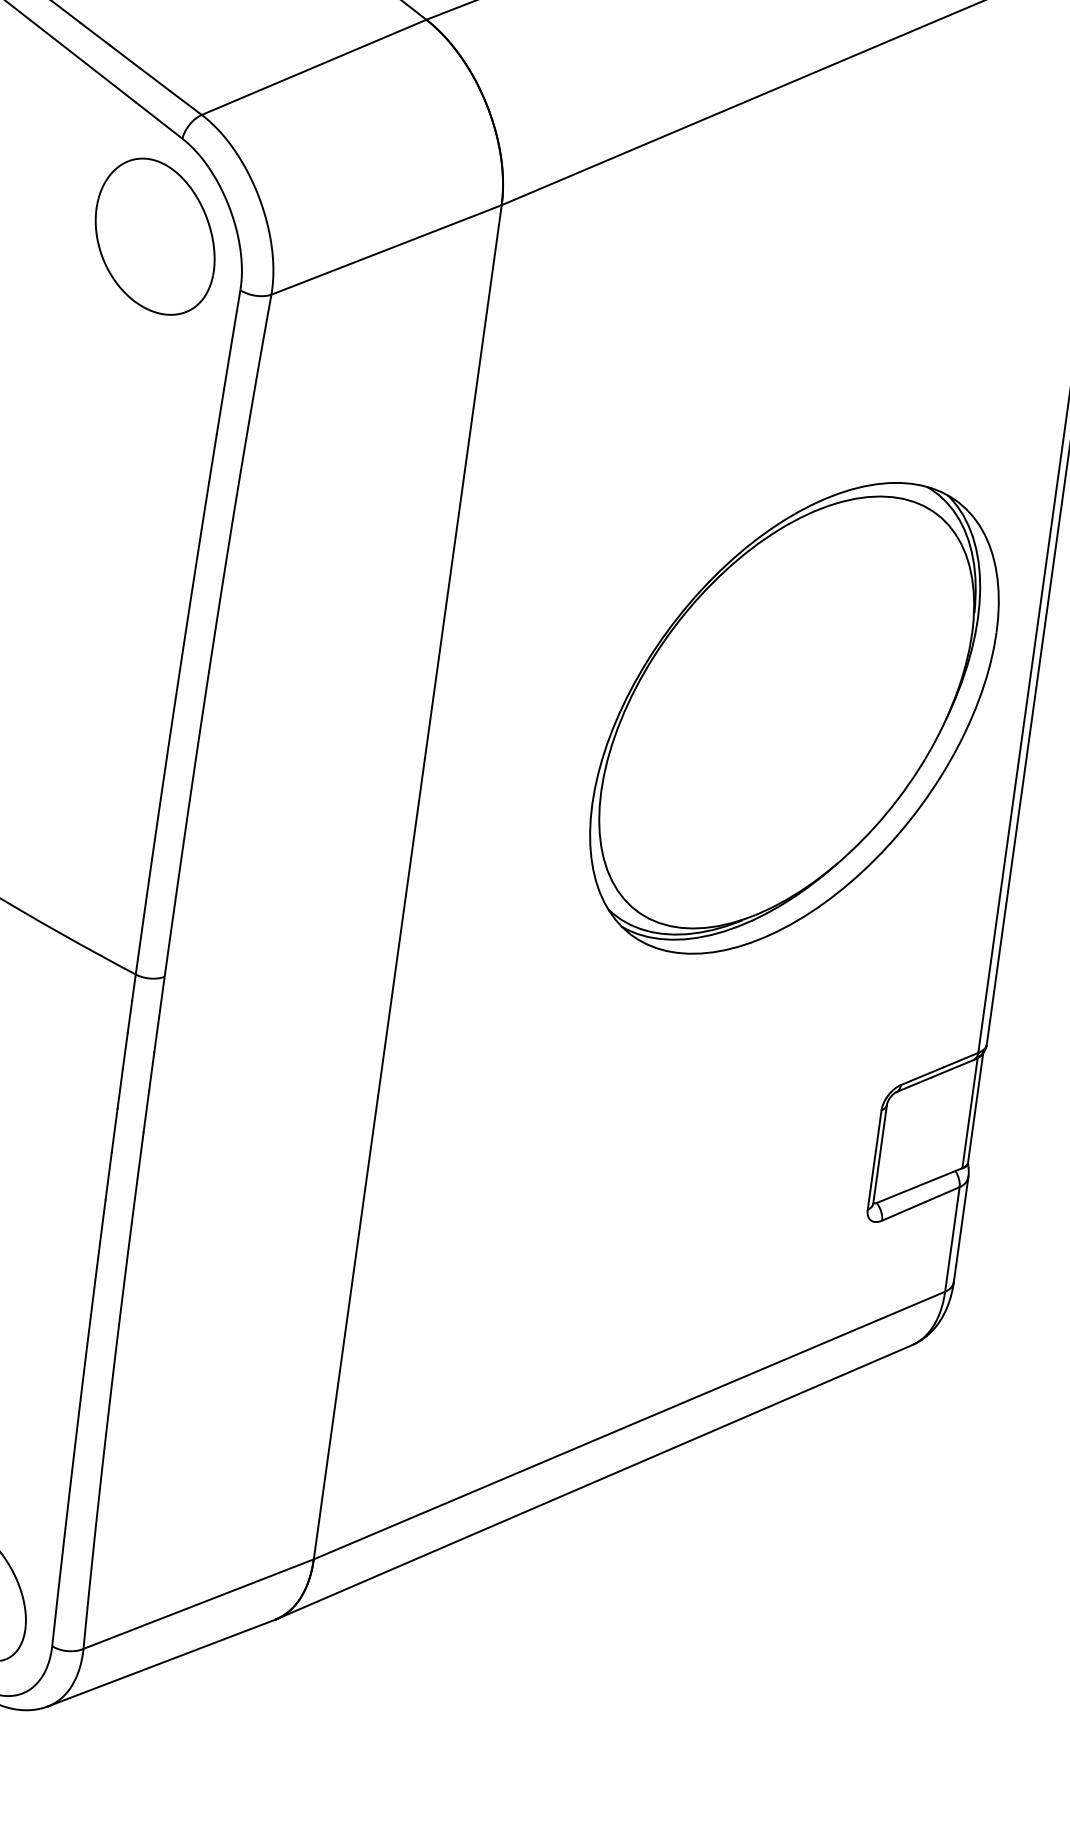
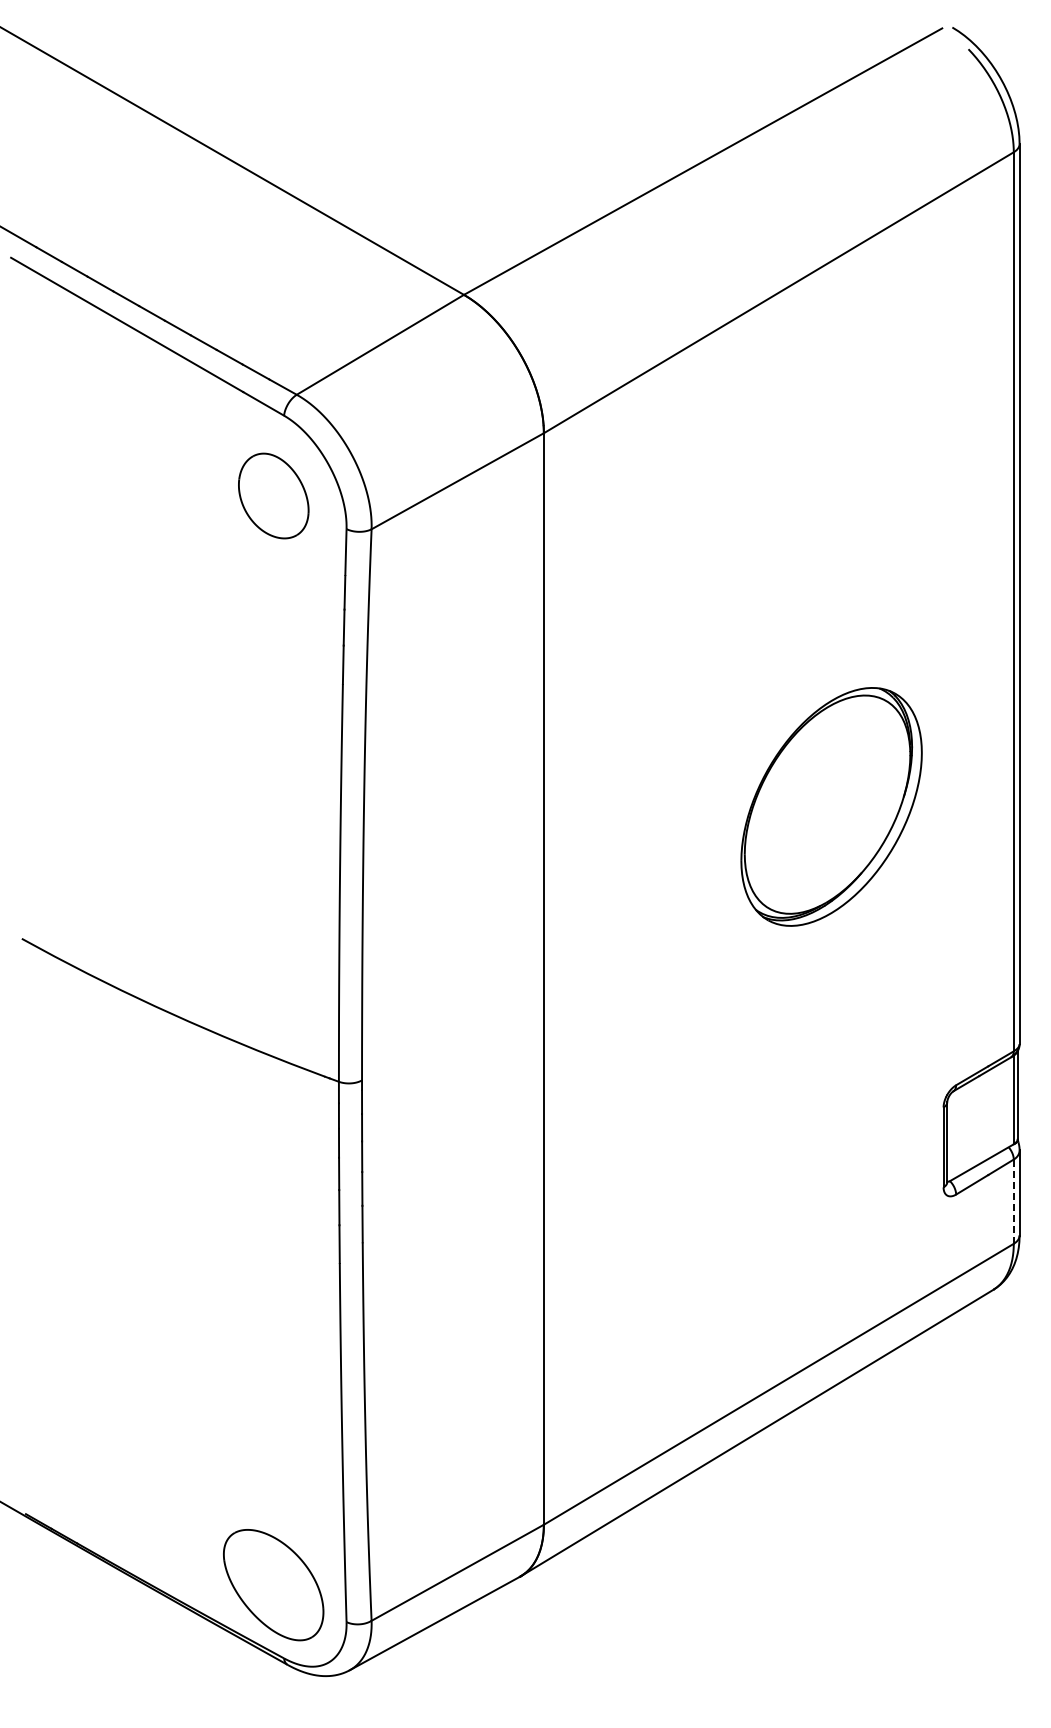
part: (155, 235) -> (273, 495), size x0.7
part: (794, 717) -> (831, 806), size x0.6
line: (951, 1240) -> (1013, 1202), solid -> dashed

